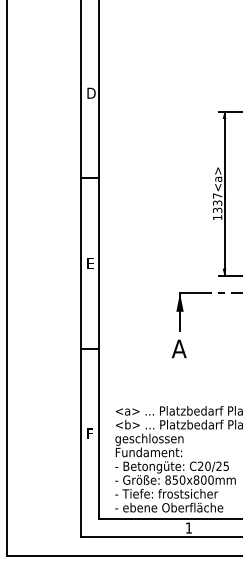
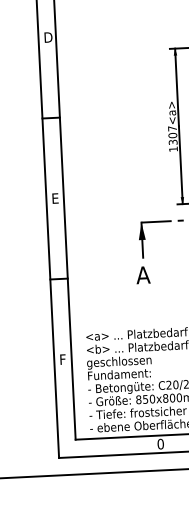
text: (217, 202) -> (172, 134), 1337<a> -> 1307<a>
text: (188, 527) -> (160, 443), 1 -> 0

